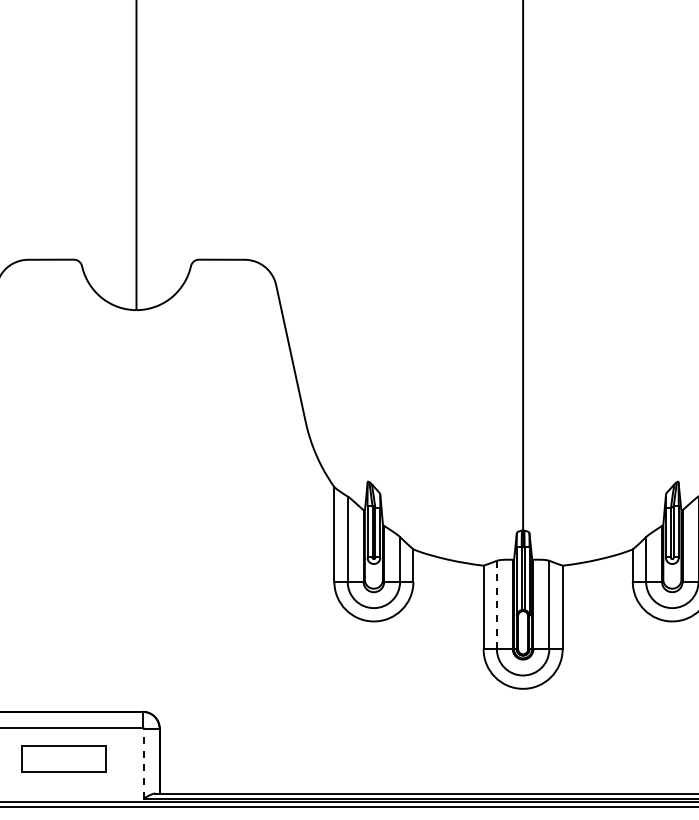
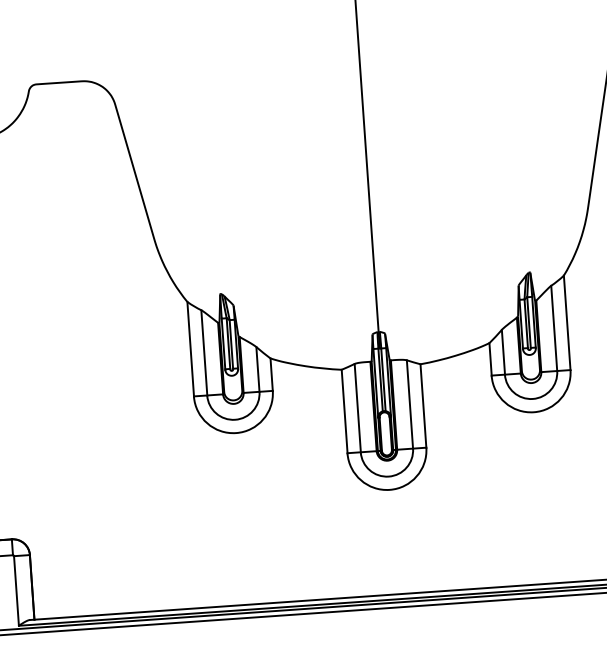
line: (496, 604) -> (357, 407), dashed -> solid
line: (143, 763) -> (16, 590), dashed -> solid

